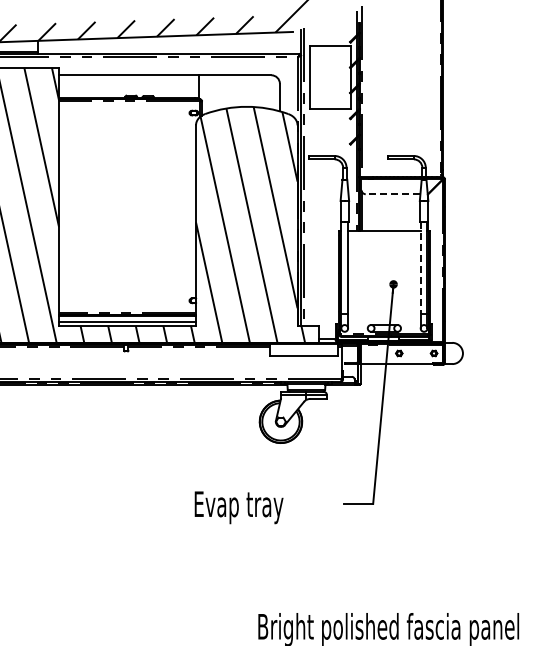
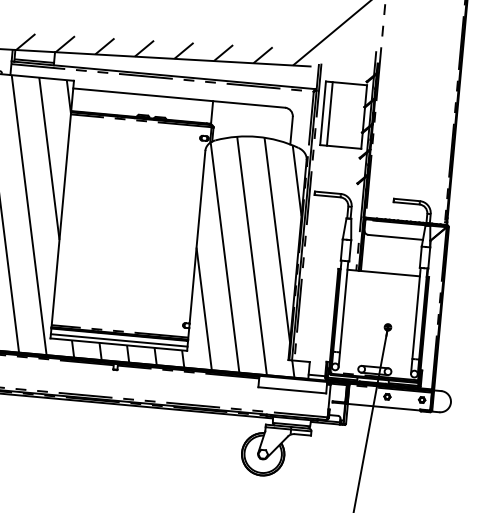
line: (316, 77) -> (329, 114), added
line: (392, 194) -> (395, 237), dashed -> solid
line: (420, 267) -> (416, 312), dashed -> solid

